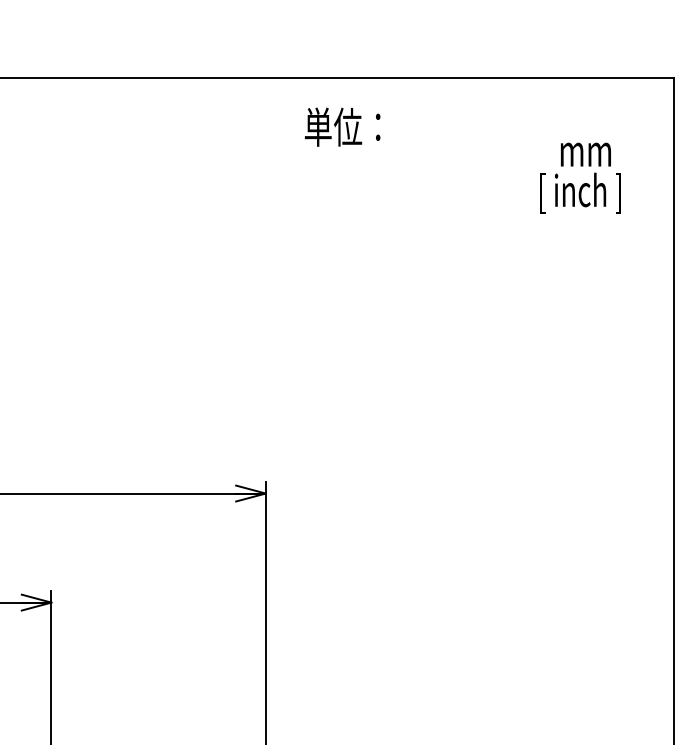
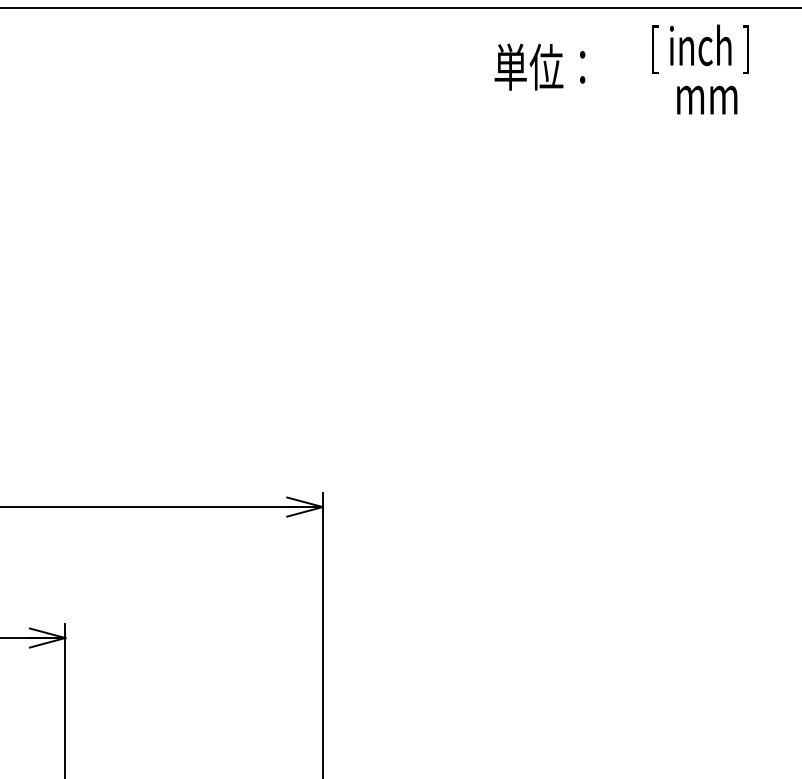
text: (342, 126) -> (539, 66), moved
text: (580, 192) -> (700, 48), moved

